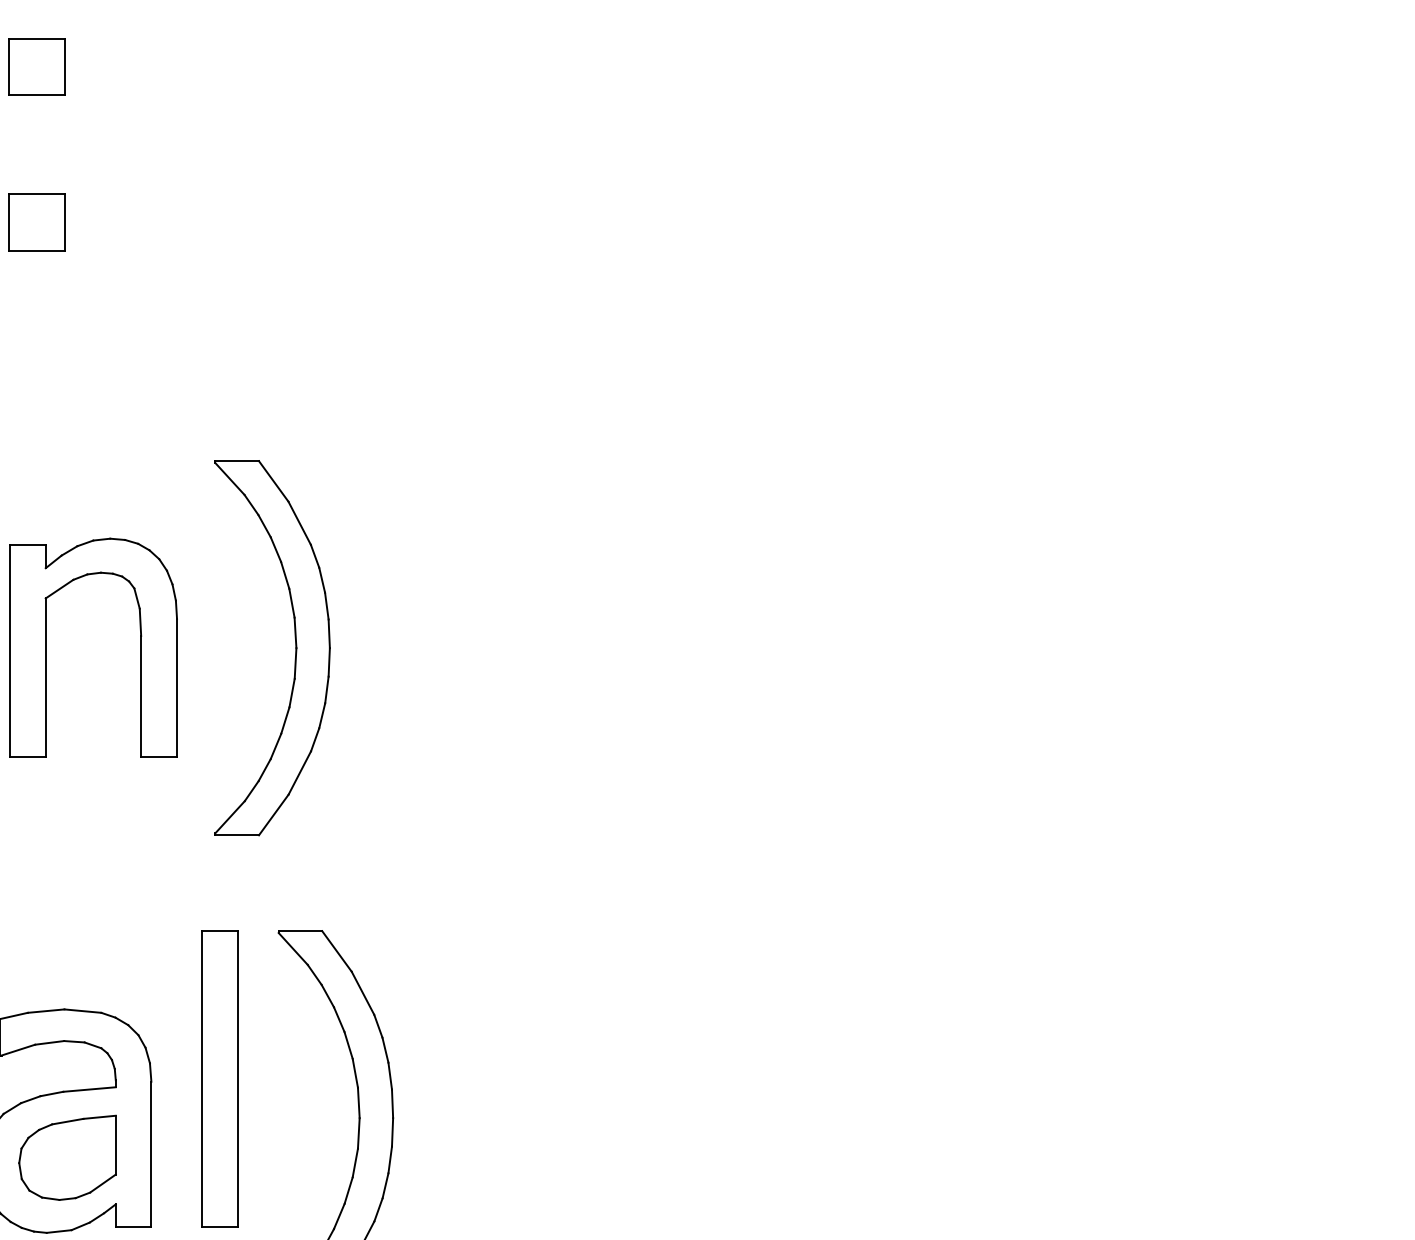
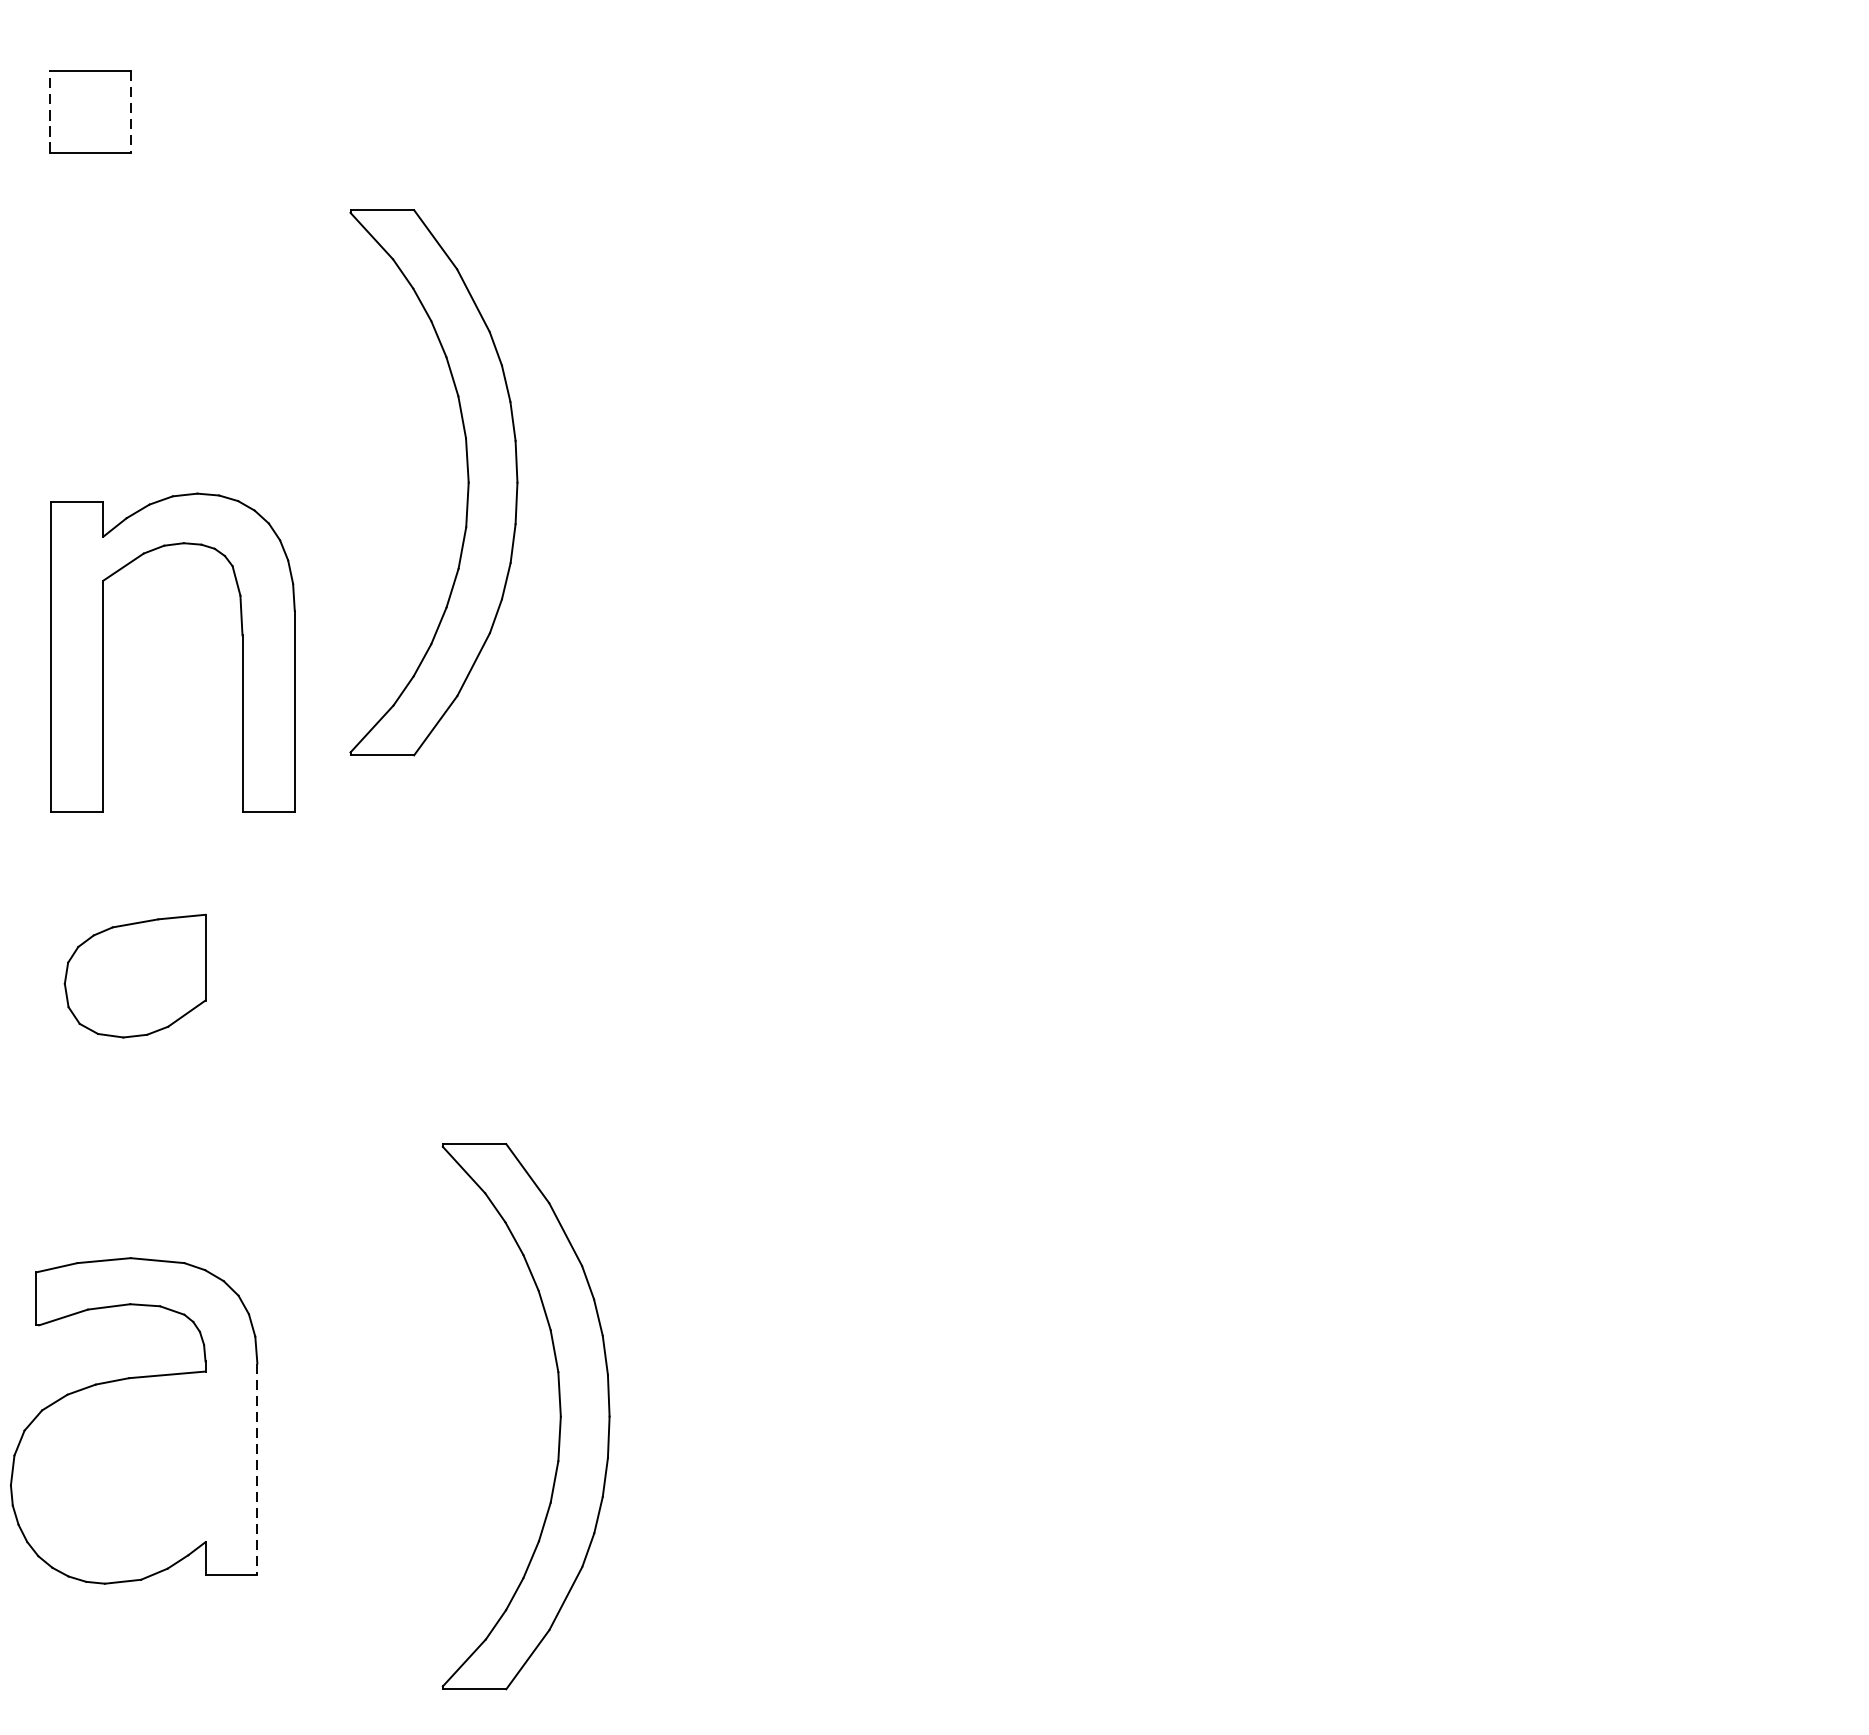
line: (8, 222) -> (49, 111), solid -> dashed
line: (64, 223) -> (130, 113), solid -> dashed
part: (46, 647) -> (104, 652), moved
part: (295, 648) -> (467, 483), moved
part: (219, 1078) -> (356, 1358), removed
line: (151, 1154) -> (257, 1469), solid -> dashed
part: (67, 1157) -> (135, 975), moved

